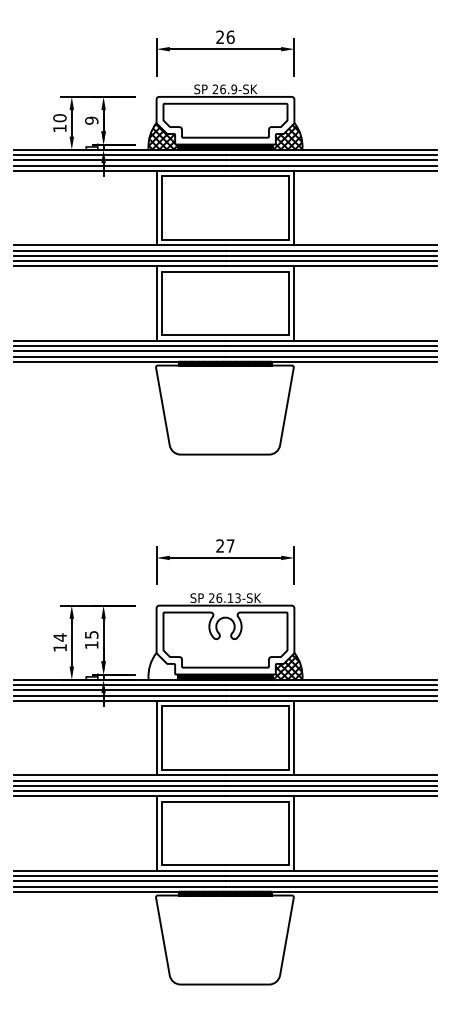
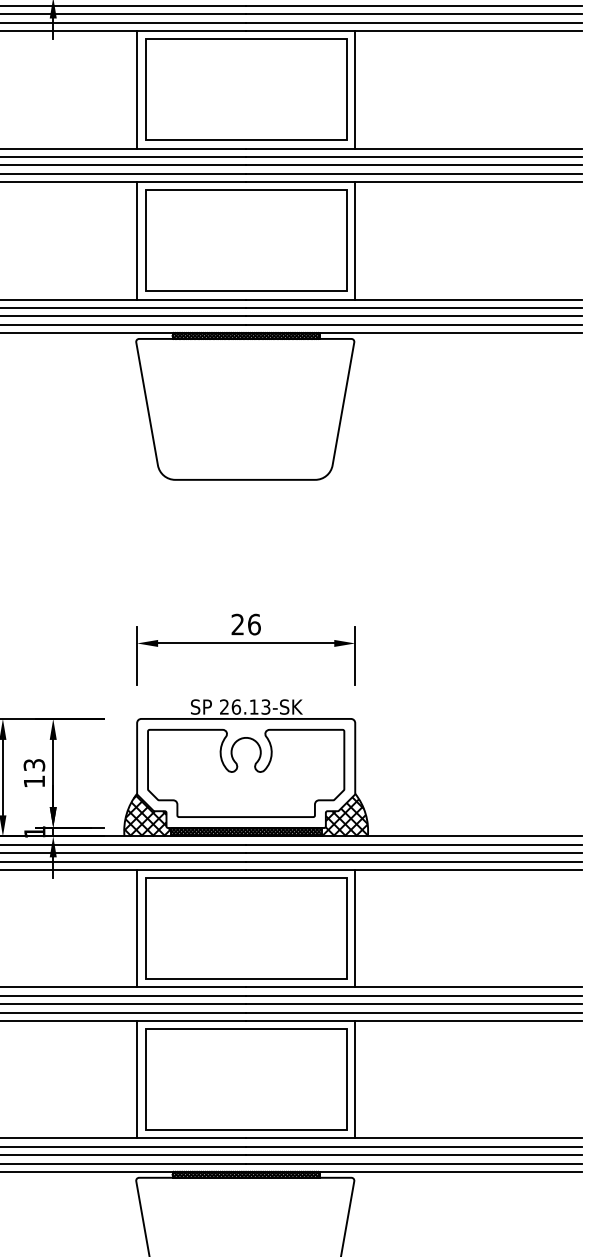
text: (230, 545) -> (254, 623), 27 -> 26
text: (90, 634) -> (32, 764), 15 -> 13
hatch: (162, 666) -> (146, 815), added

